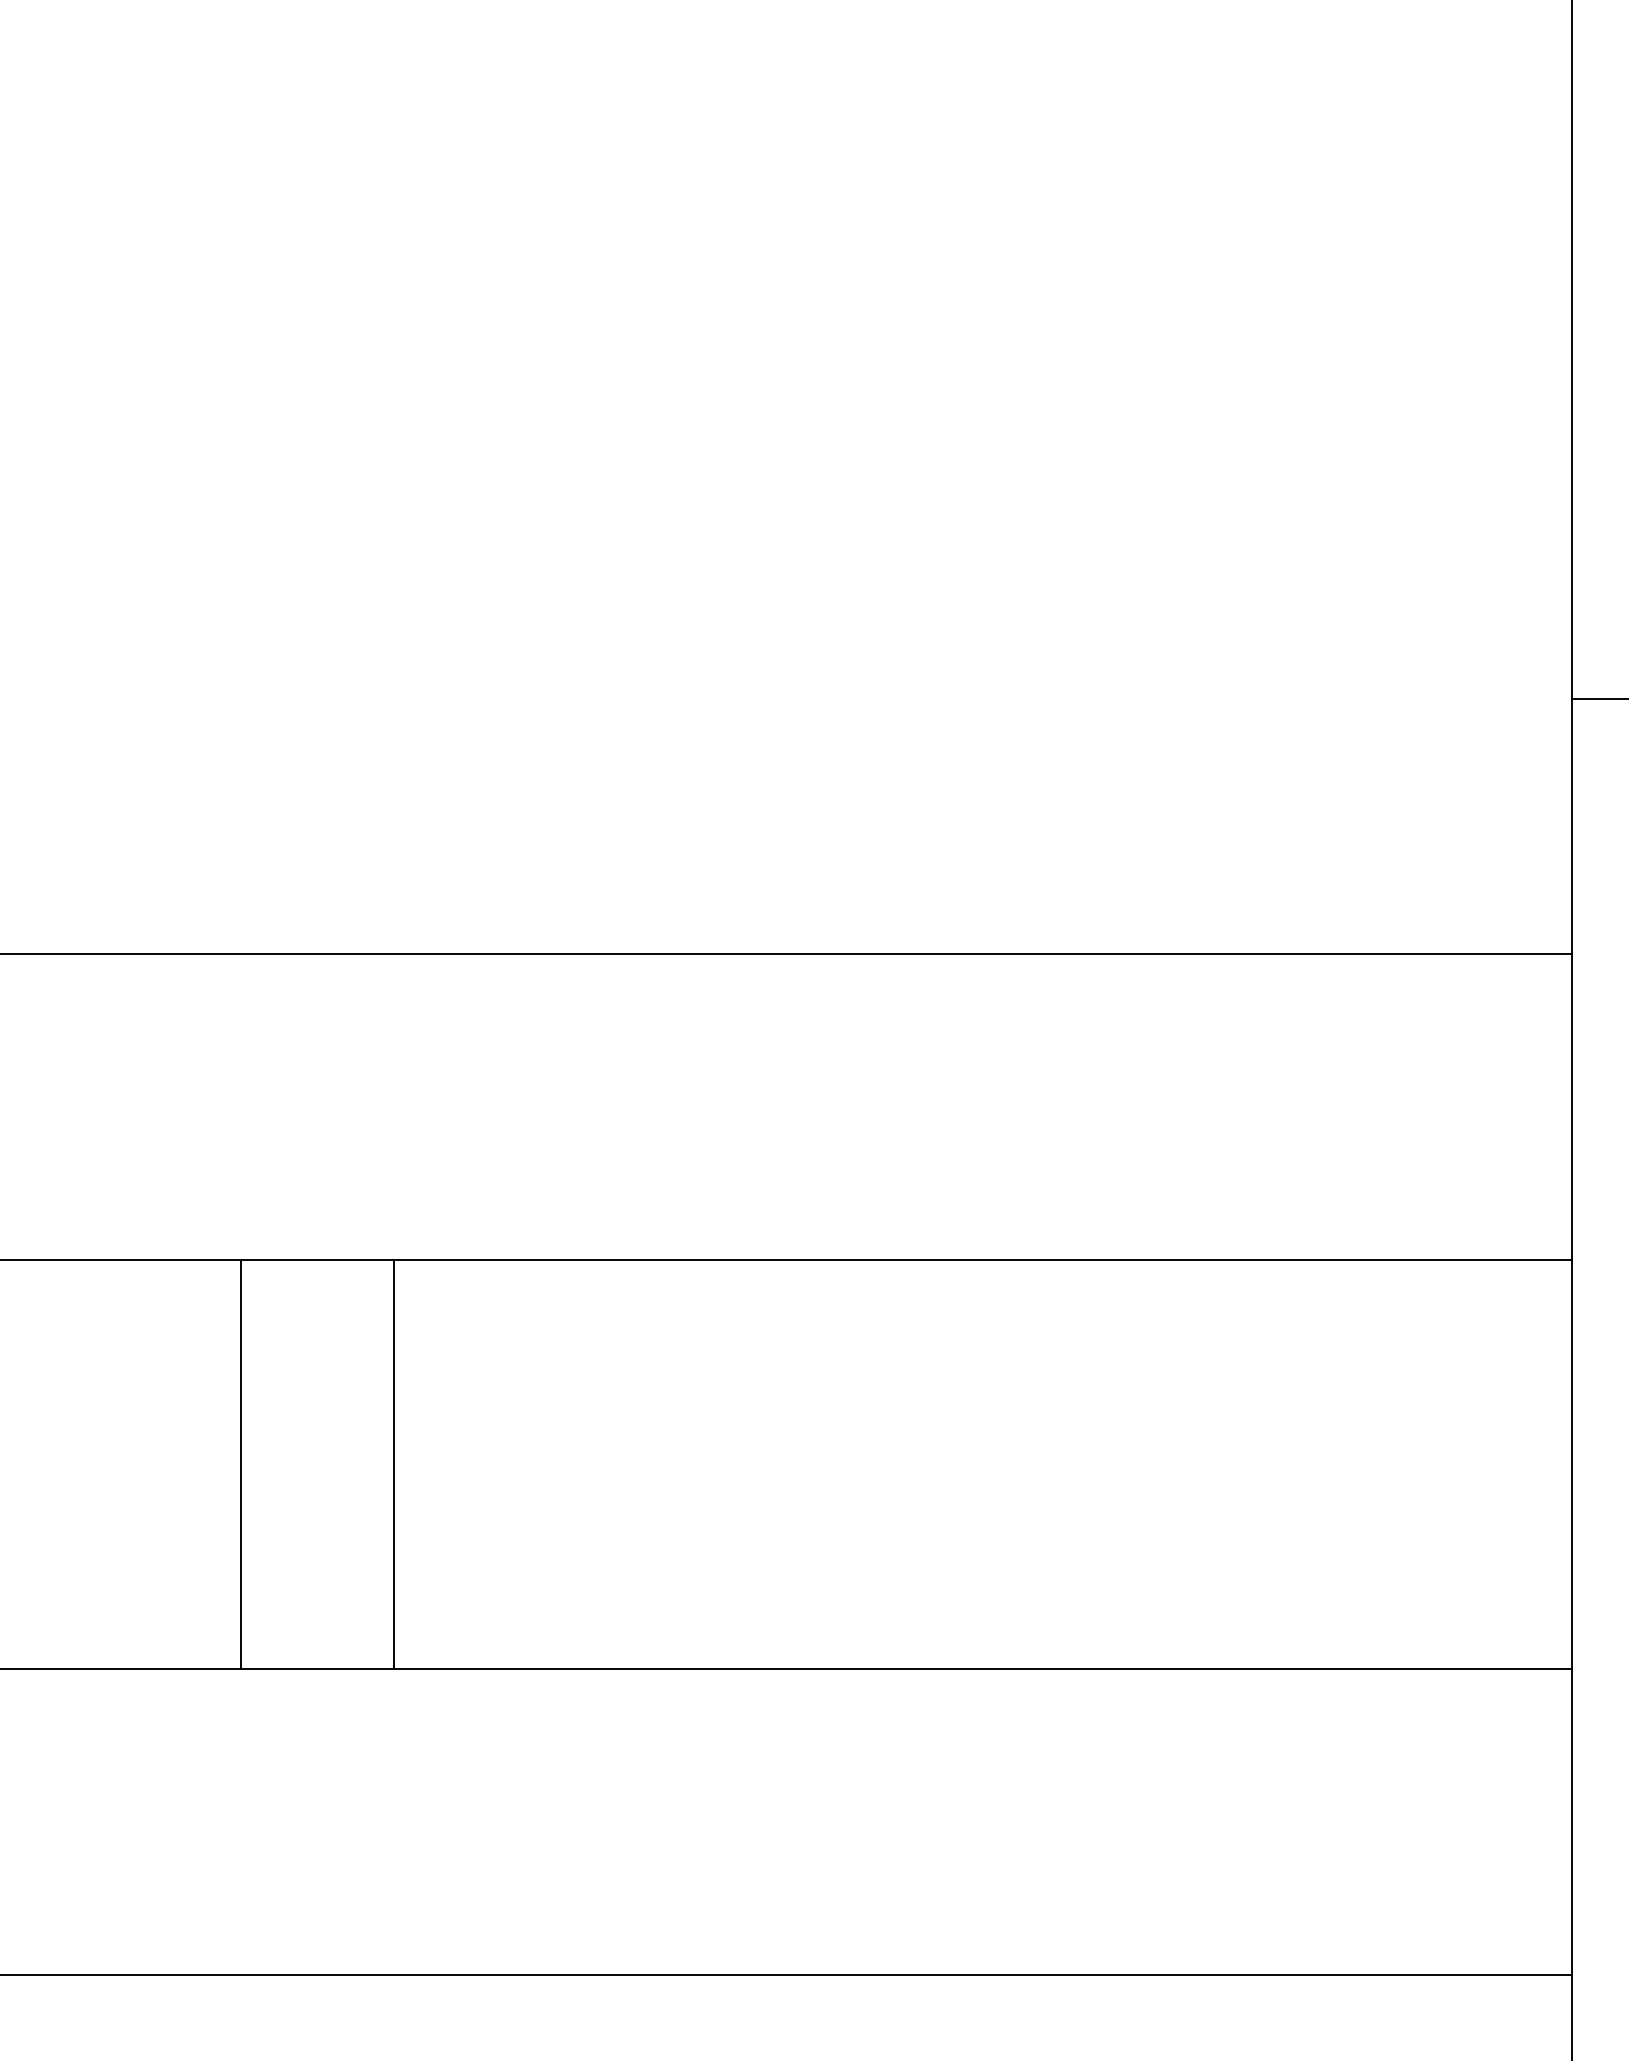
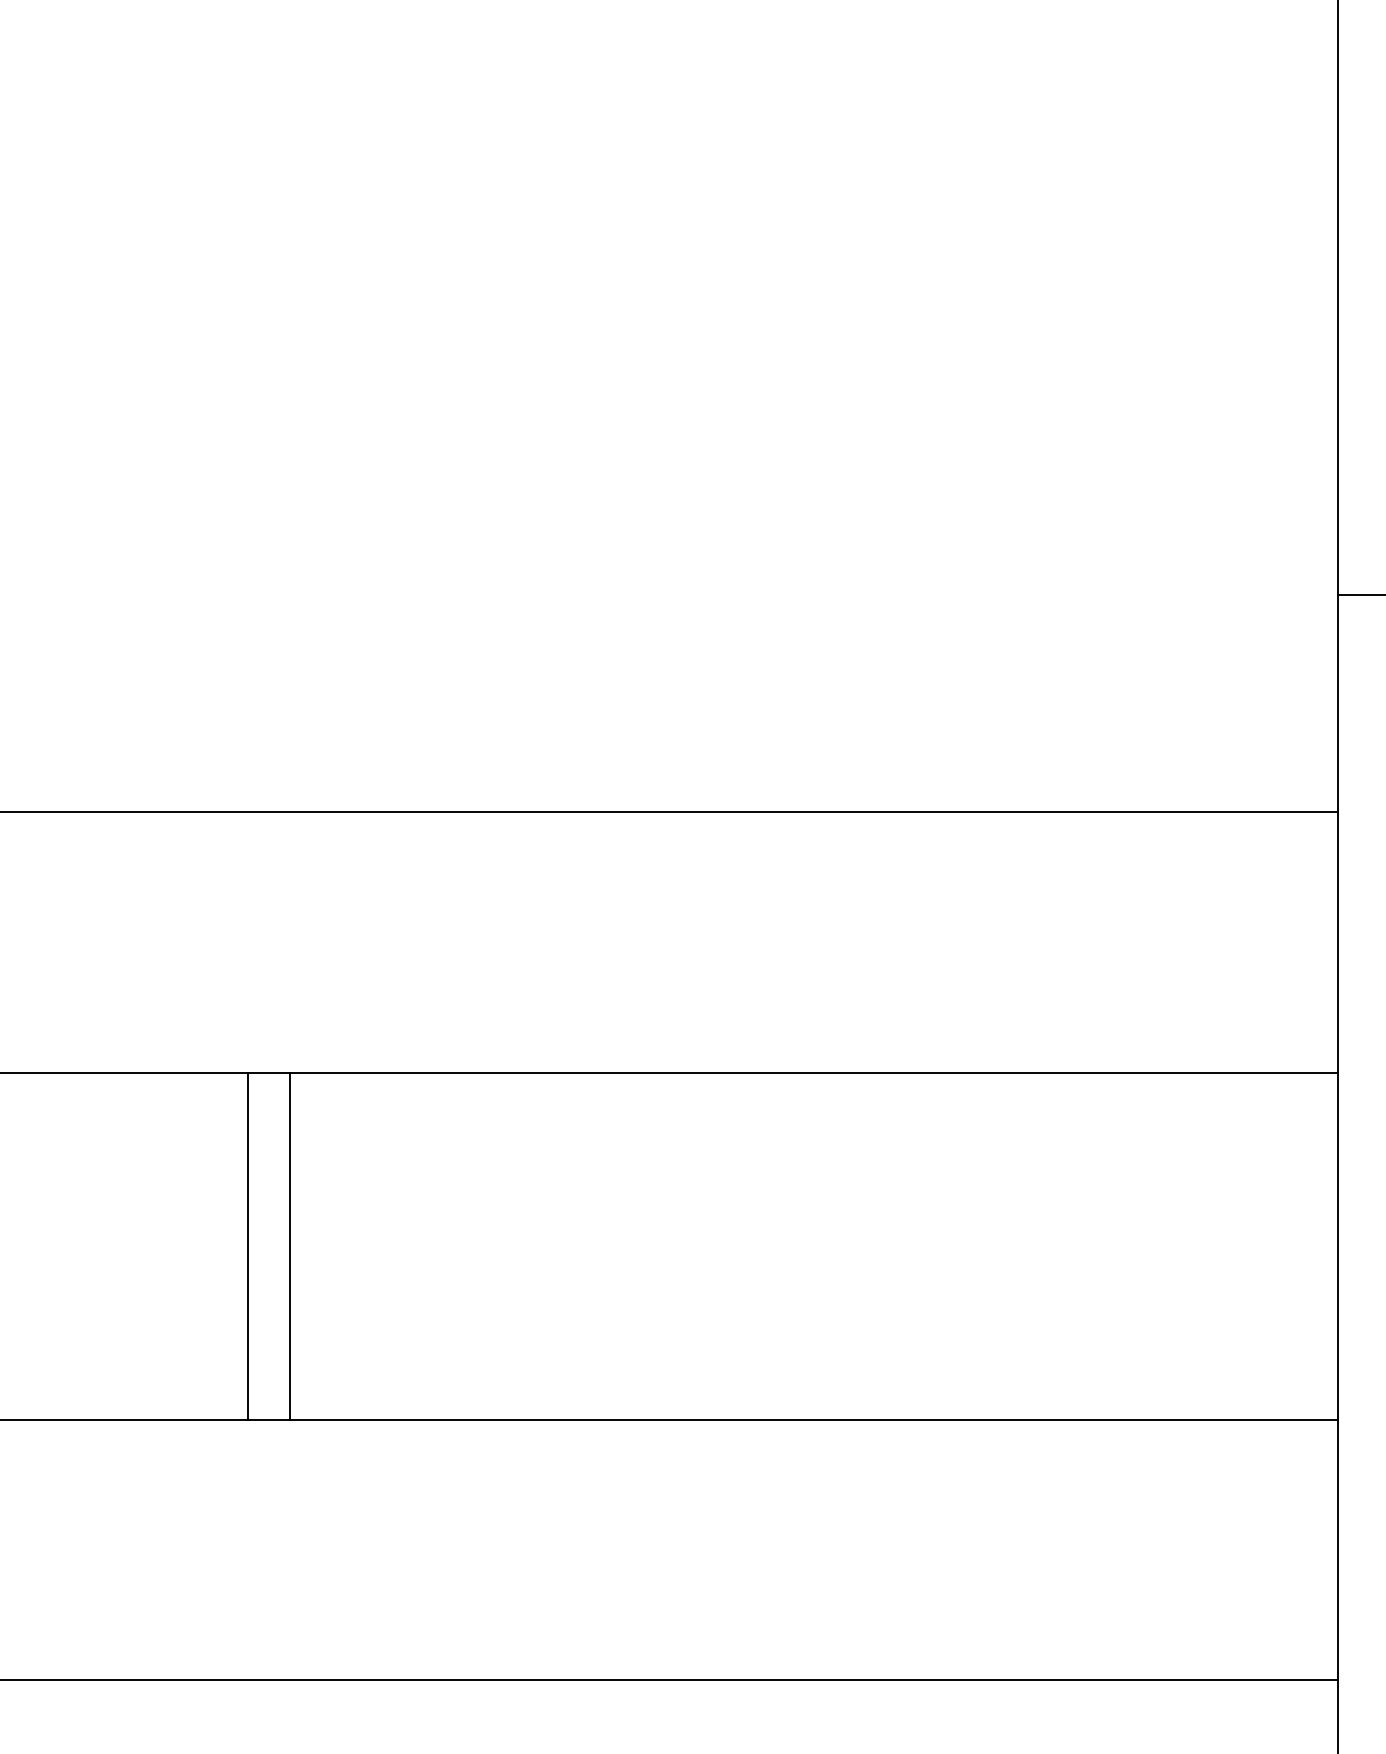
line: (241, 1464) -> (248, 1246), moved
line: (394, 1464) -> (290, 1246), moved

